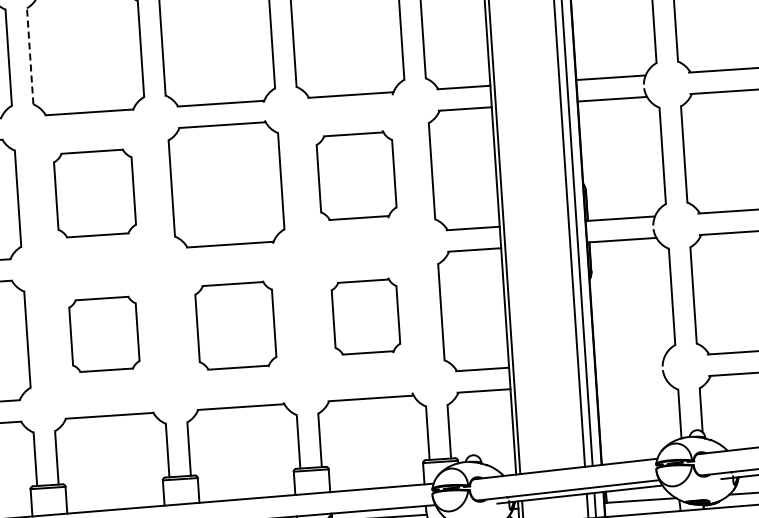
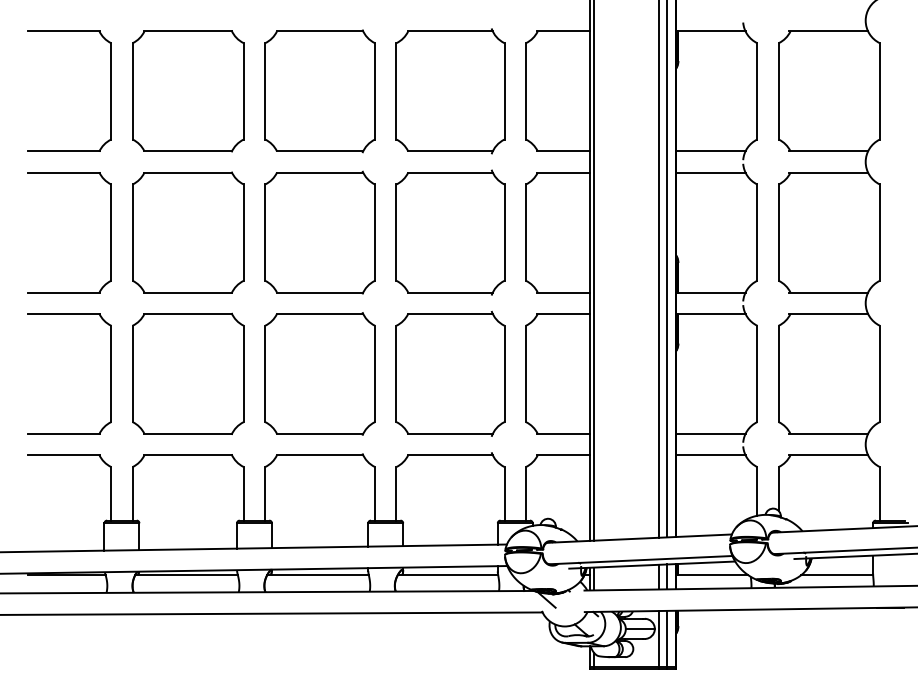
line: (29, 55) -> (132, 90), dashed -> solid
part: (356, 176) -> (450, 232), size x1.43
part: (95, 193) -> (188, 232), size x1.43
part: (365, 316) -> (450, 373), size x1.67
part: (235, 325) -> (319, 373), size x1.43
part: (104, 334) -> (188, 373), size x1.67
line: (629, 359) -> (710, 433), added
line: (630, 381) -> (710, 455), added

